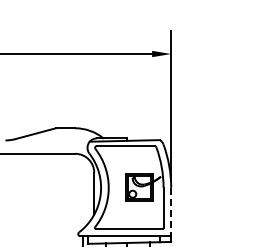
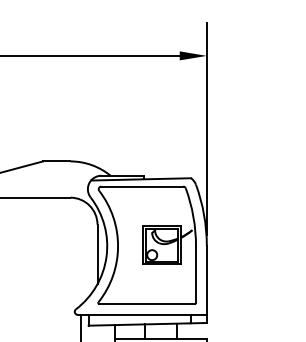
line: (171, 212) -> (207, 281), dashed -> solid

